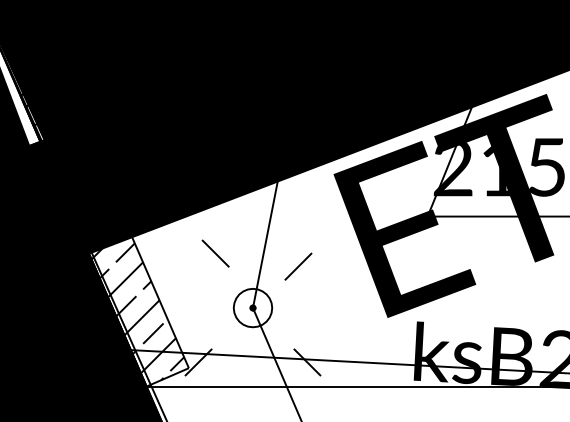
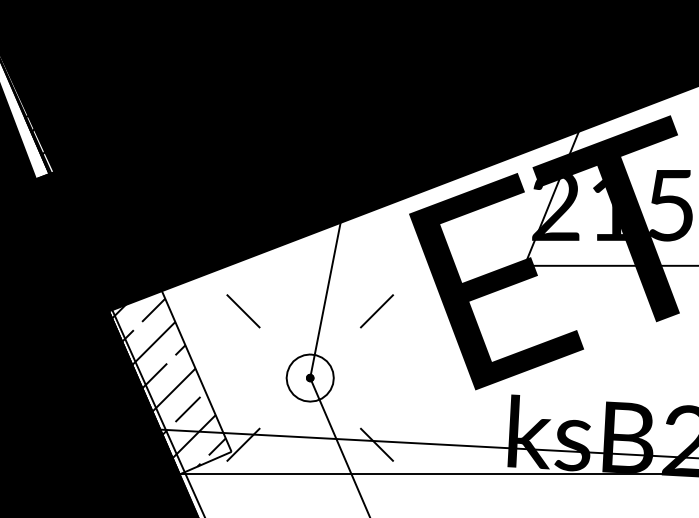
line: (215, 253) -> (243, 311), moved
line: (298, 266) -> (376, 311), moved

